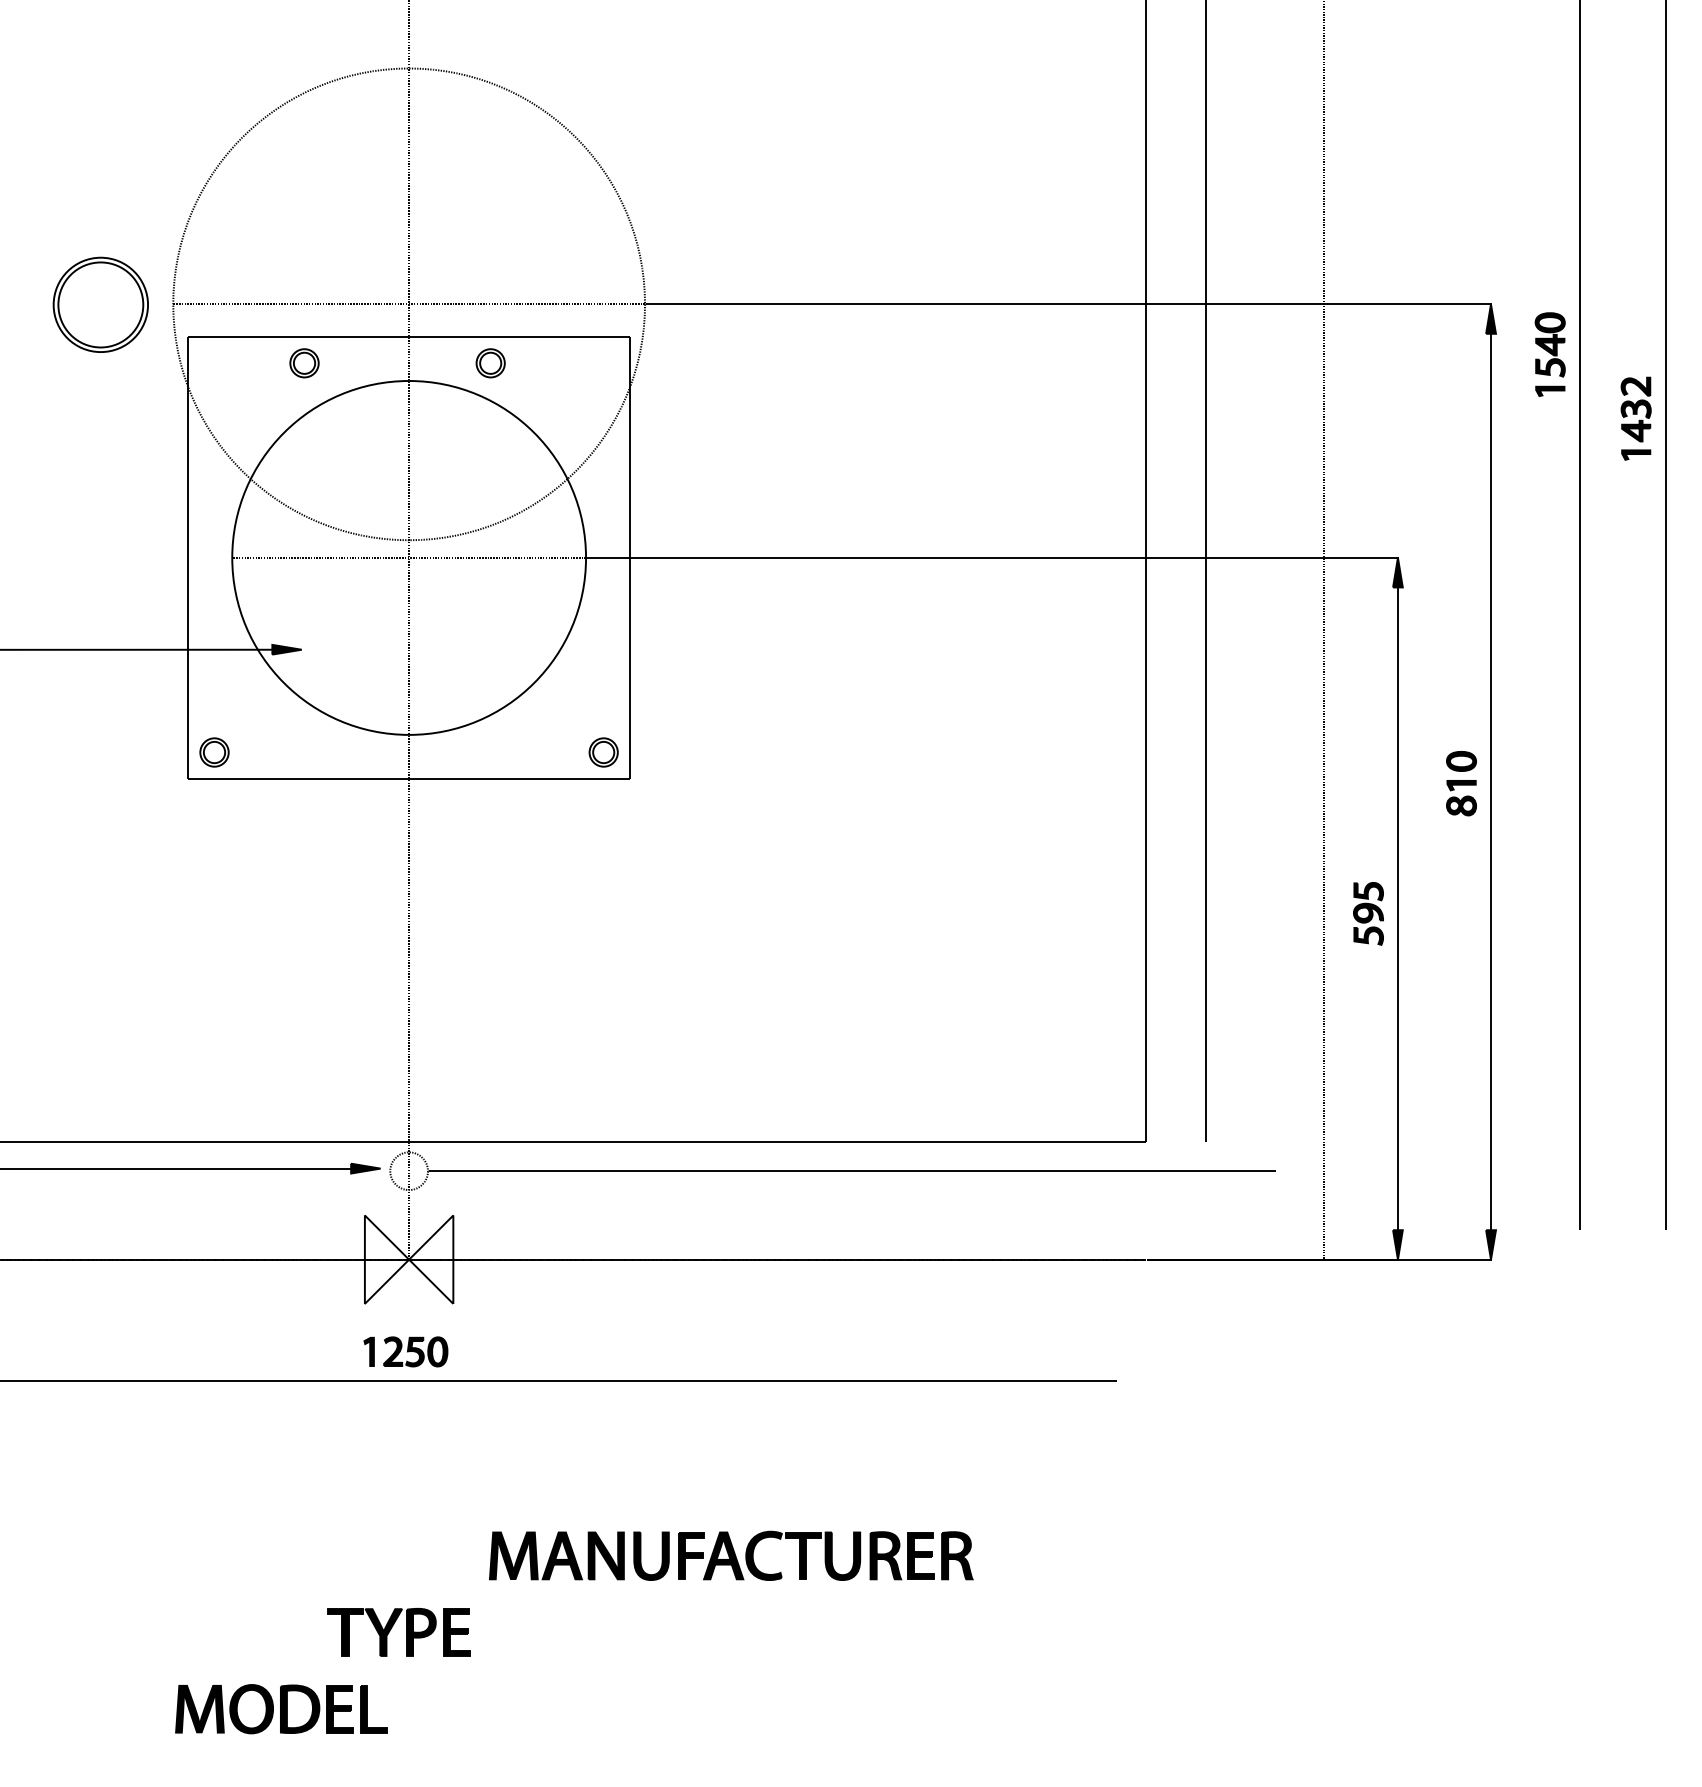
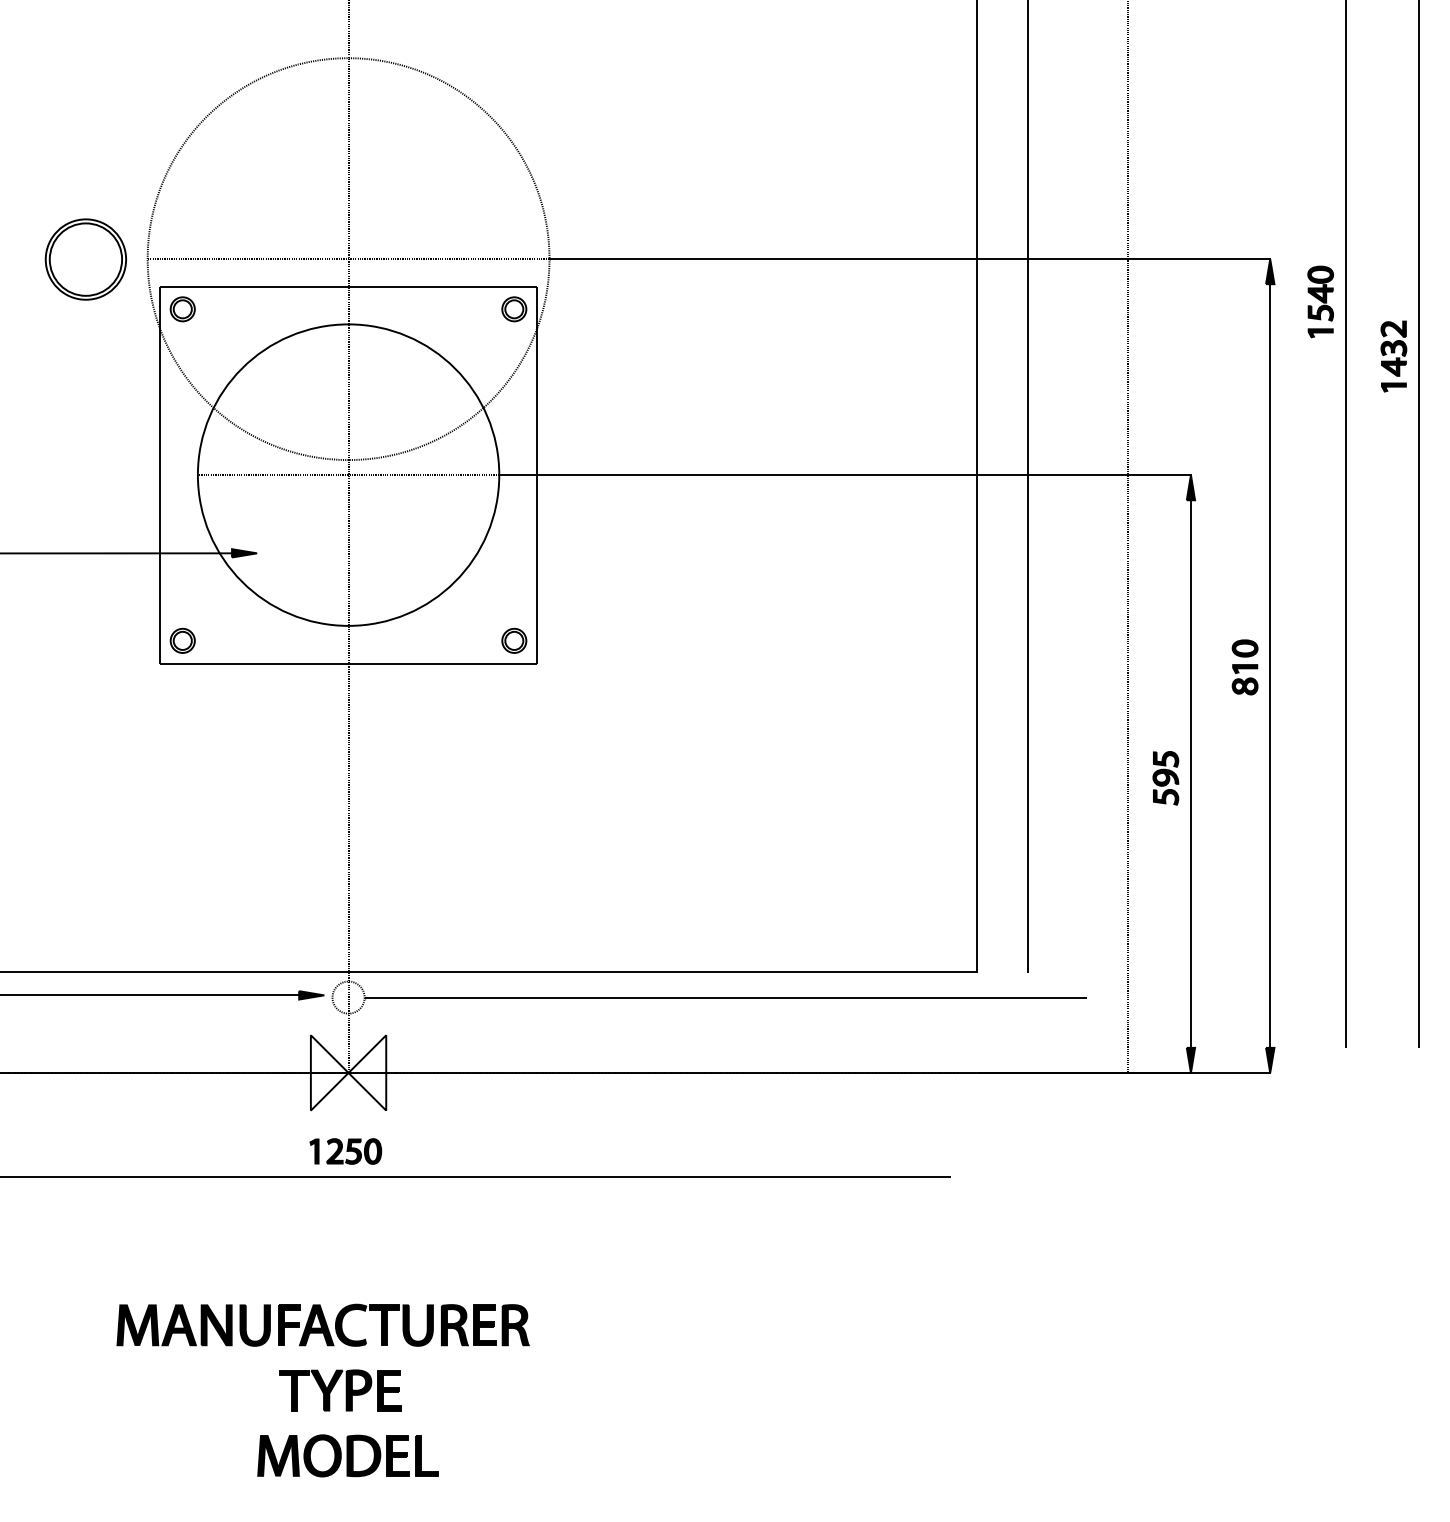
part: (304, 363) -> (182, 309), moved
part: (490, 363) -> (514, 309), moved
part: (731, 1555) -> (323, 1324), moved
part: (281, 1709) -> (348, 1456), moved

